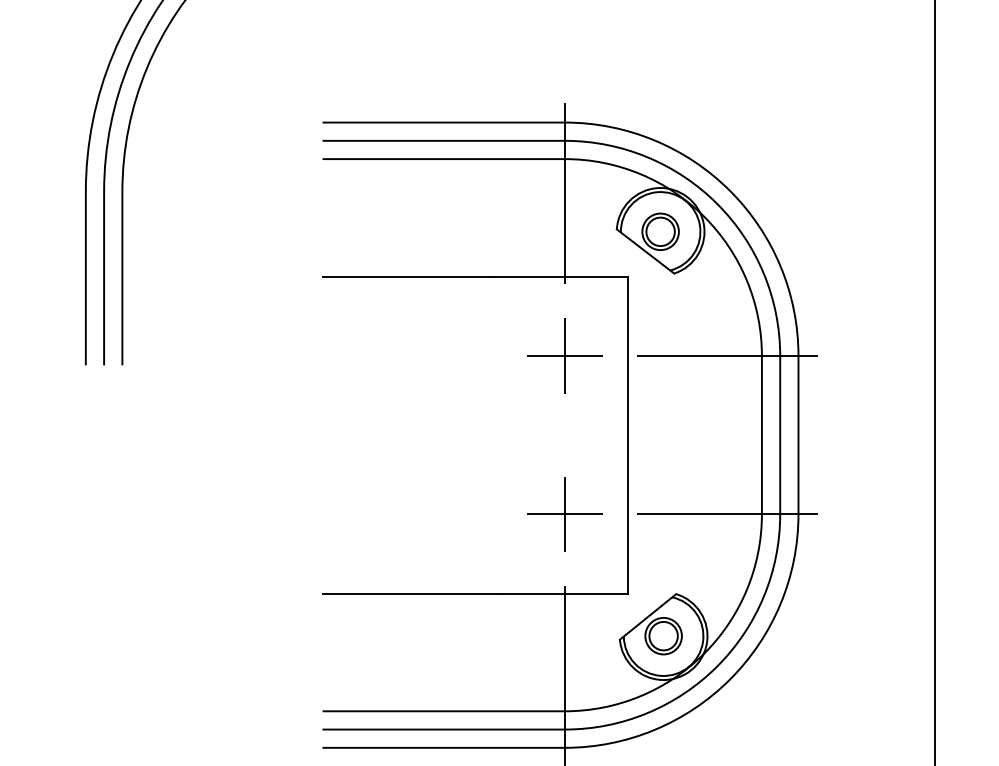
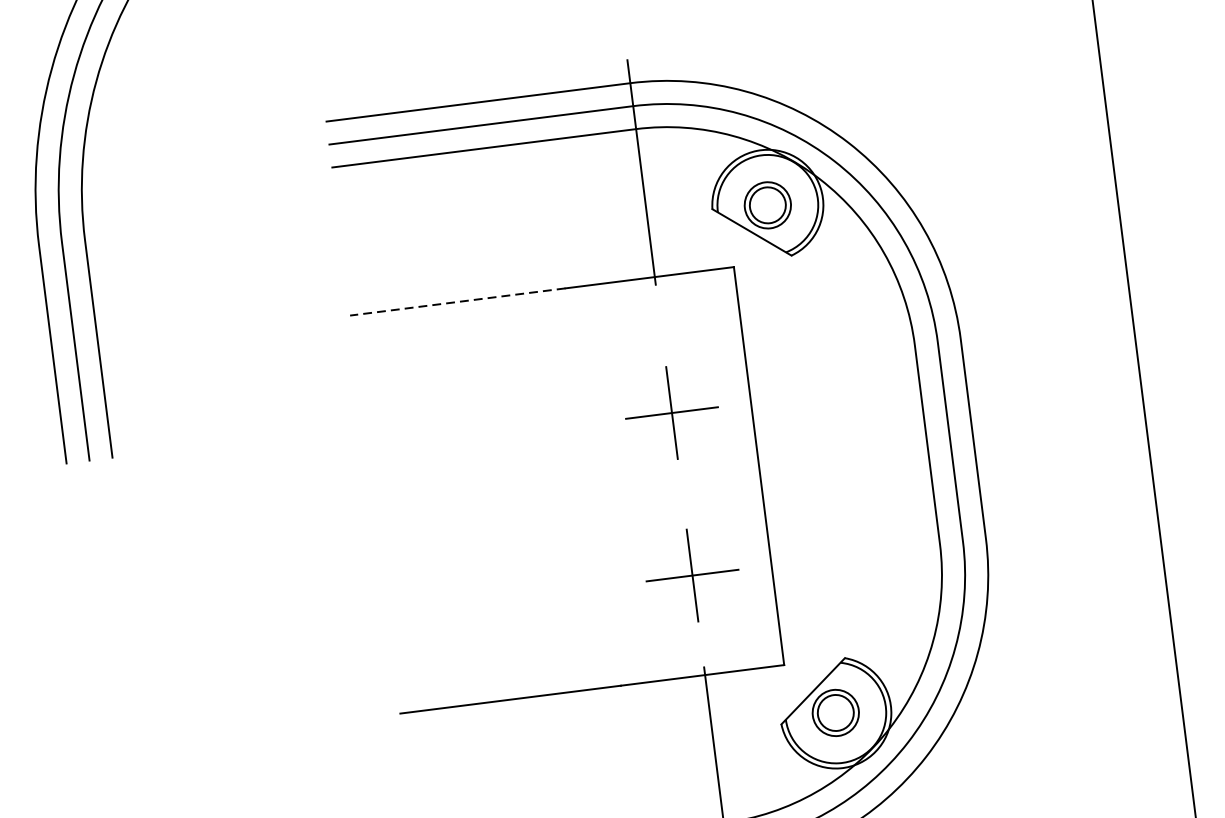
line: (408, 276) -> (458, 301), solid -> dashed
part: (564, 355) -> (671, 412), moved
line: (727, 356) -> (871, 351), removed
line: (727, 514) -> (896, 549), removed

